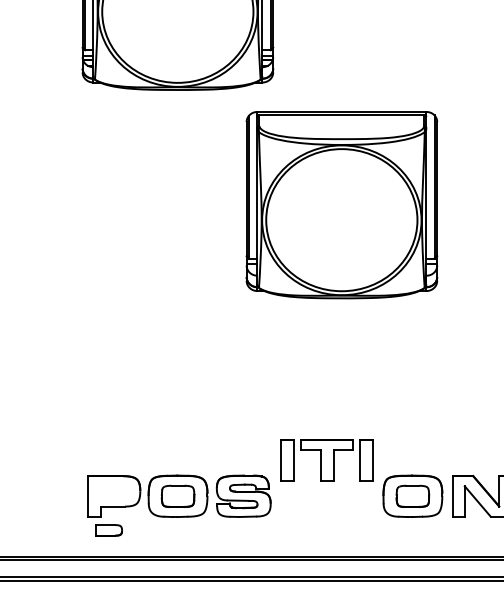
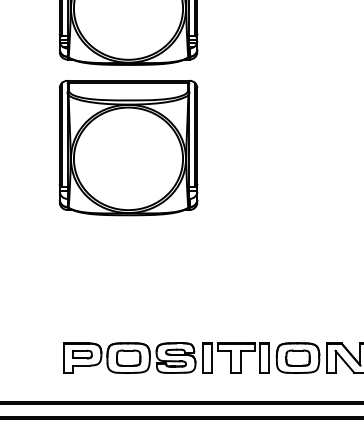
part: (341, 205) -> (128, 148), moved
part: (326, 460) -> (235, 358), moved
part: (108, 530) -> (82, 354), moved

